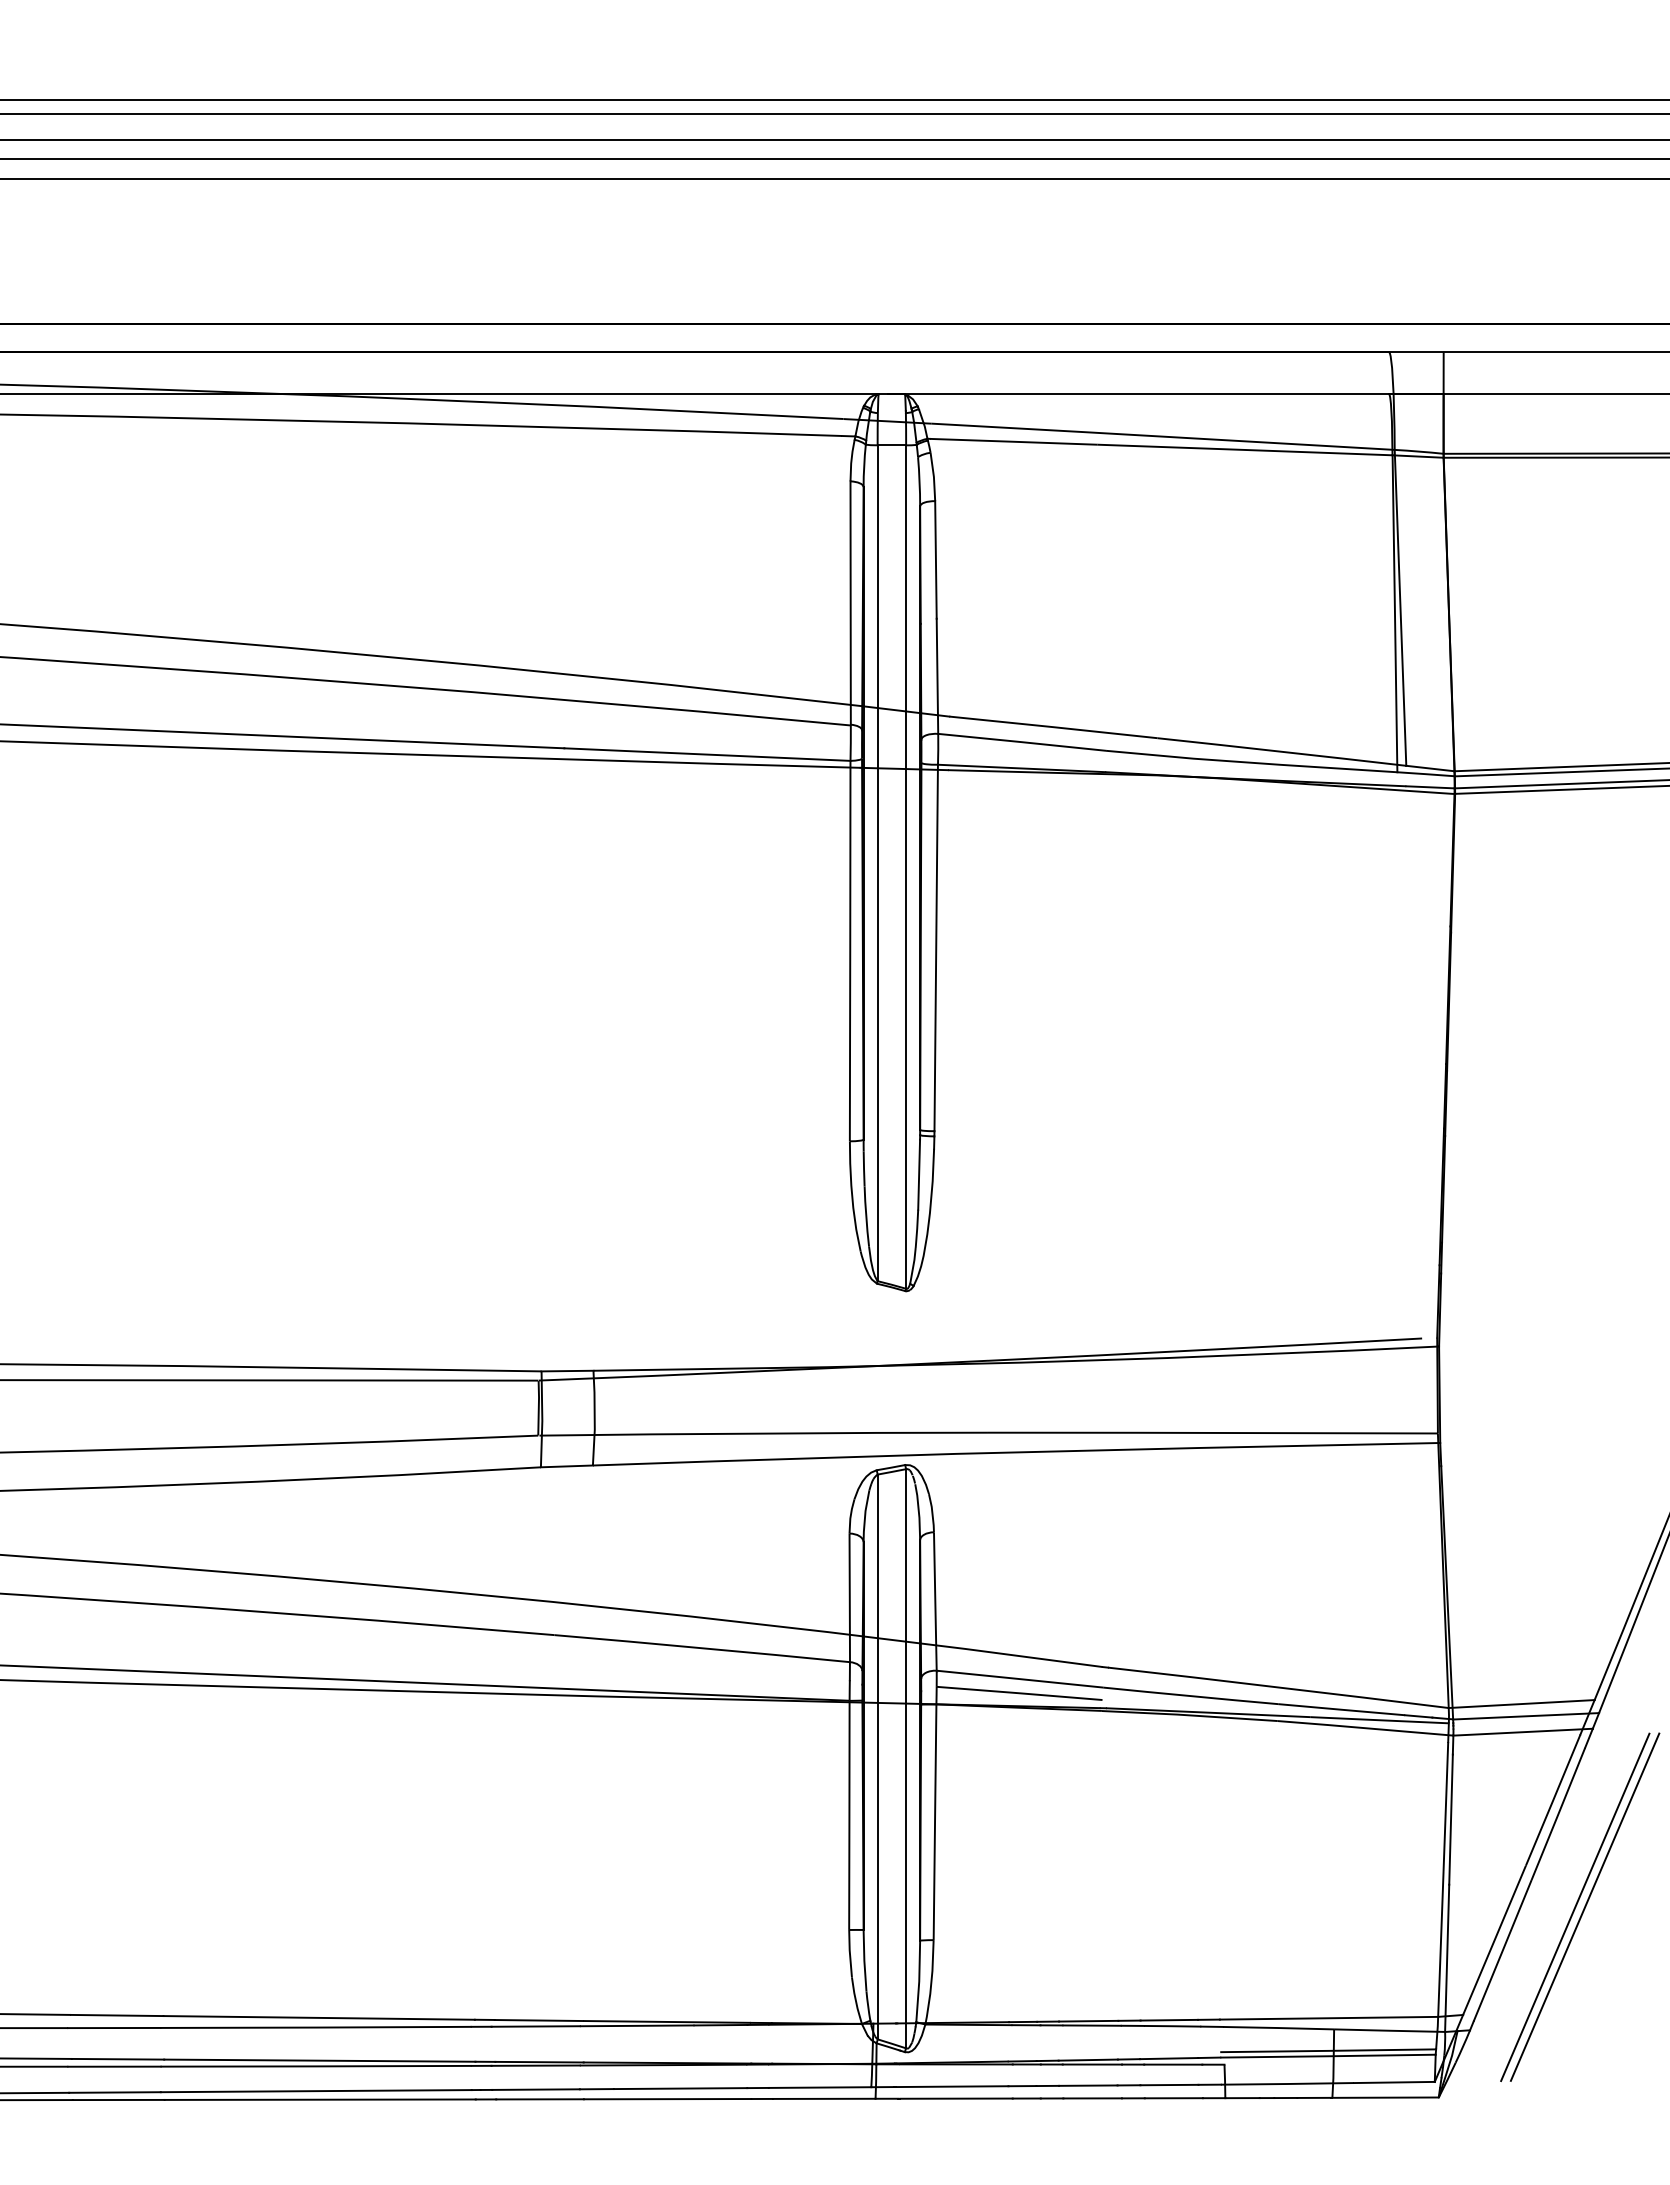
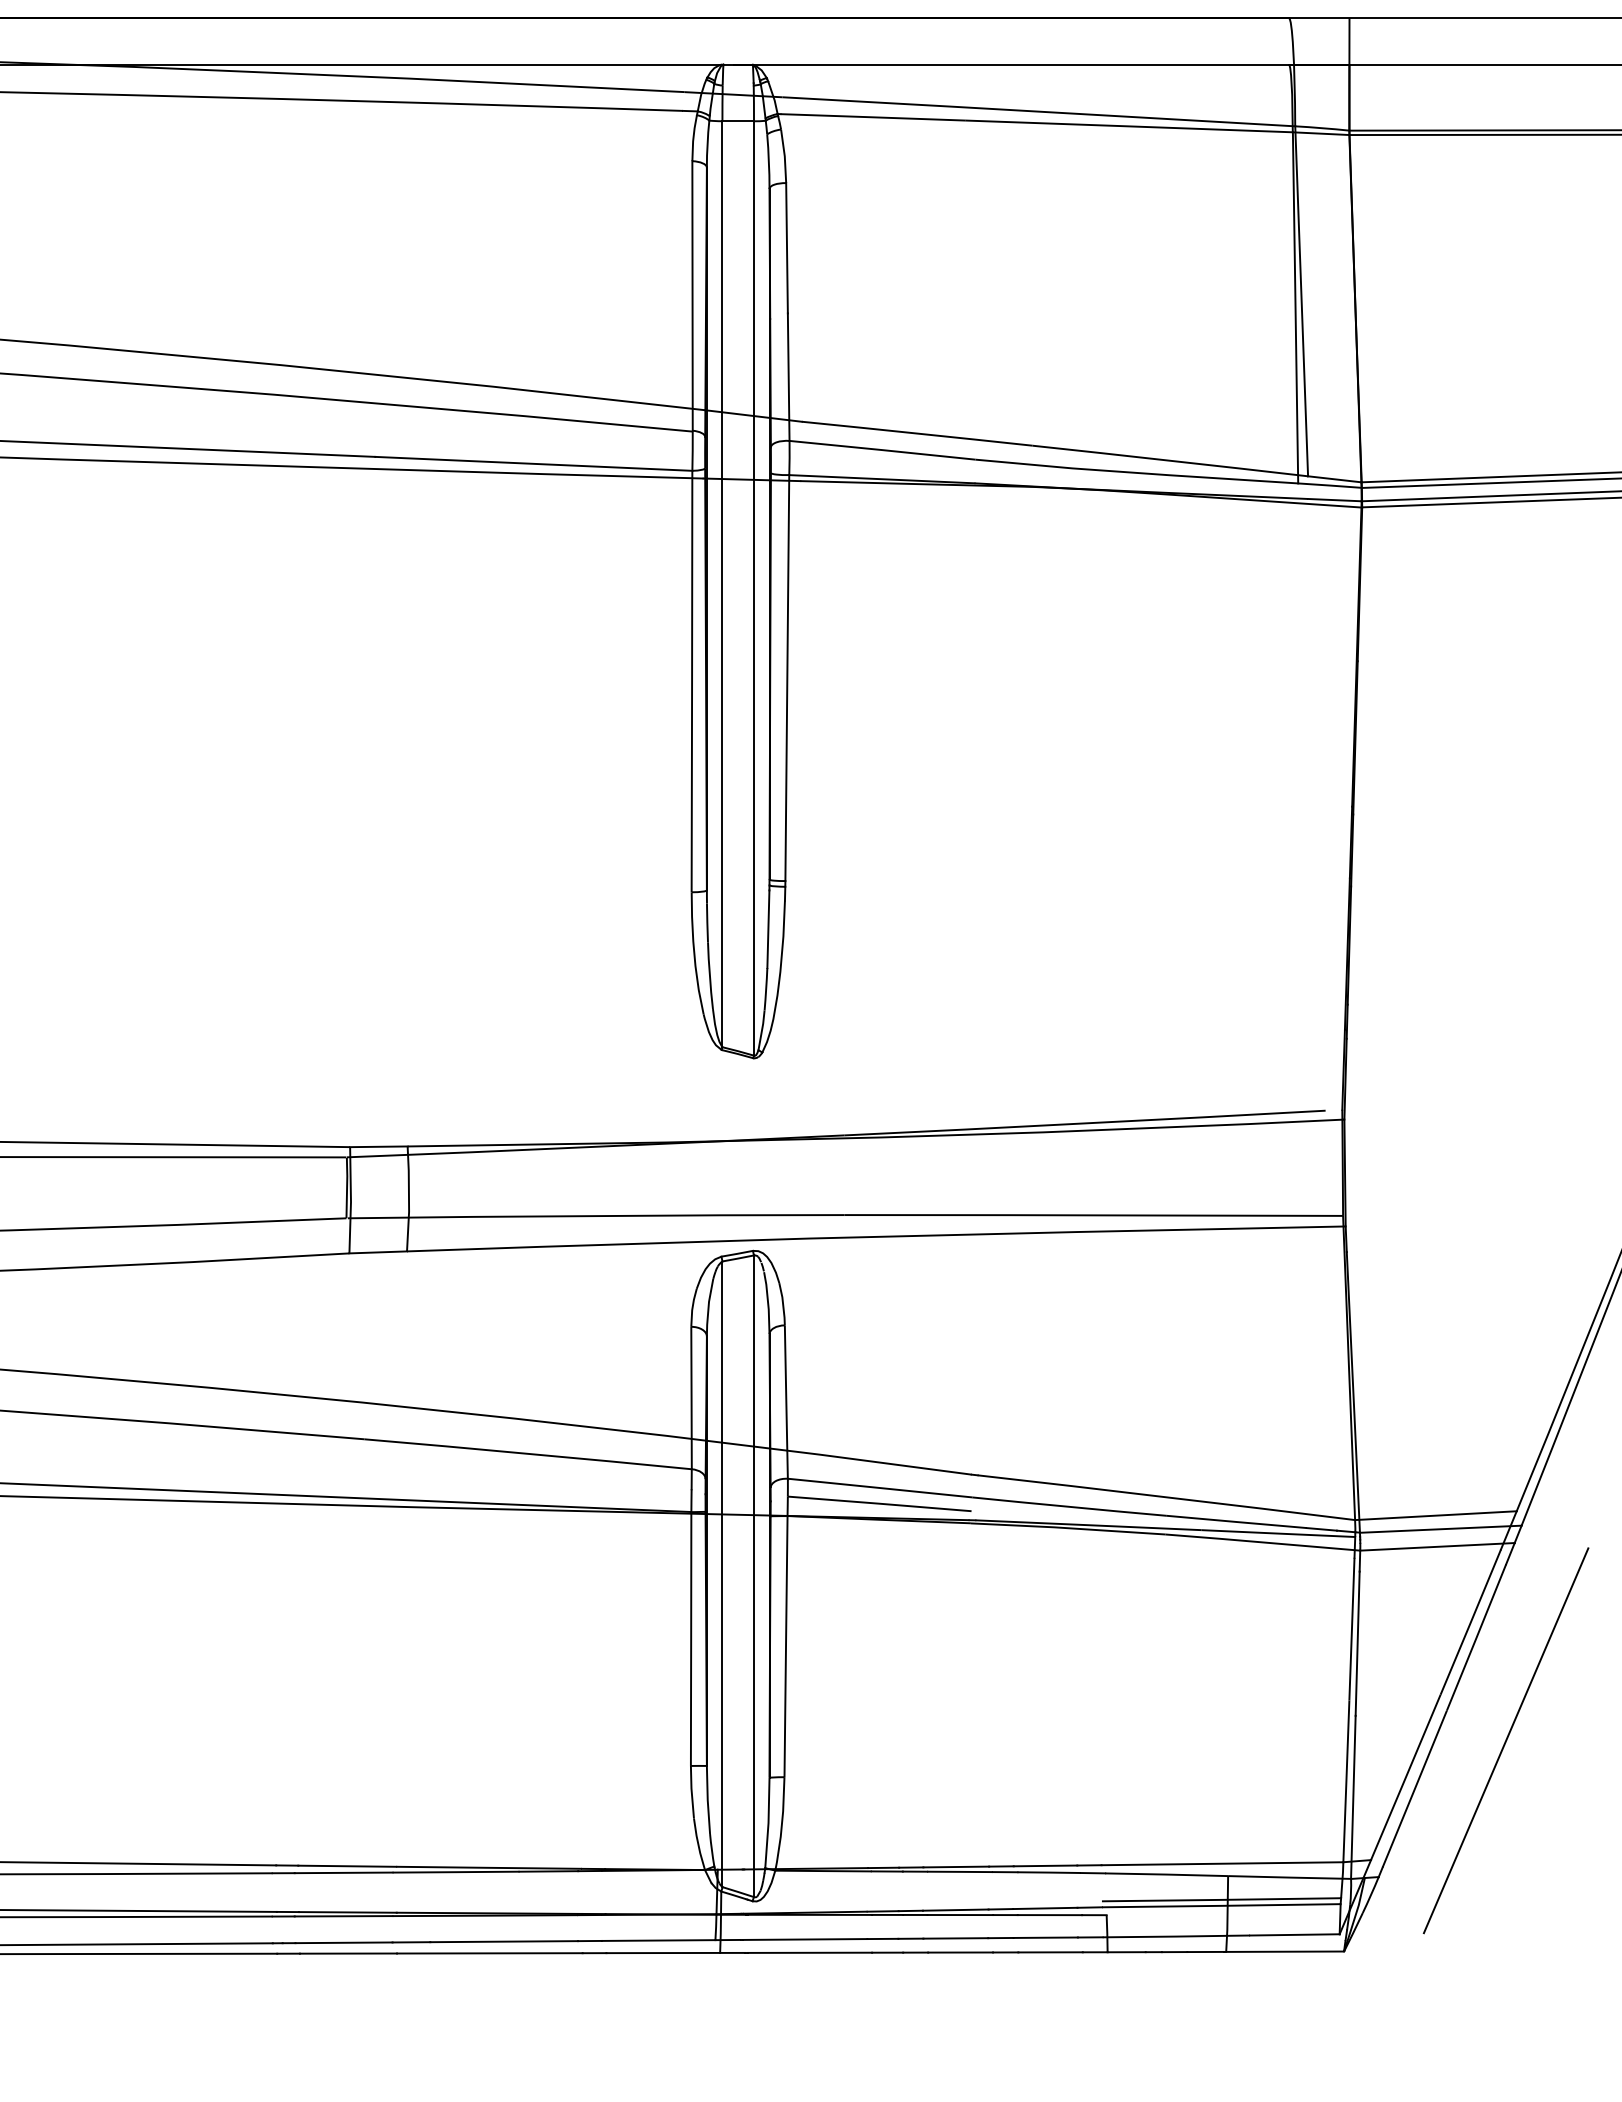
line: (1575, 1907) -> (1495, 1741), removed

